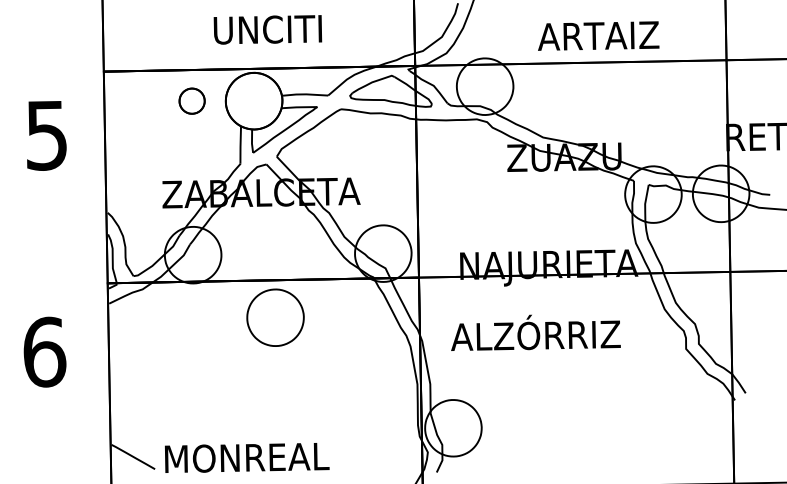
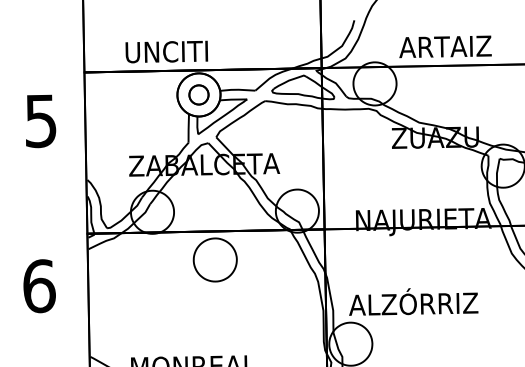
text: (267, 29) -> (166, 51), moved
text: (598, 35) -> (445, 46), moved
part: (191, 100) -> (198, 94), moved
text: (535, 332) -> (413, 301), moved

